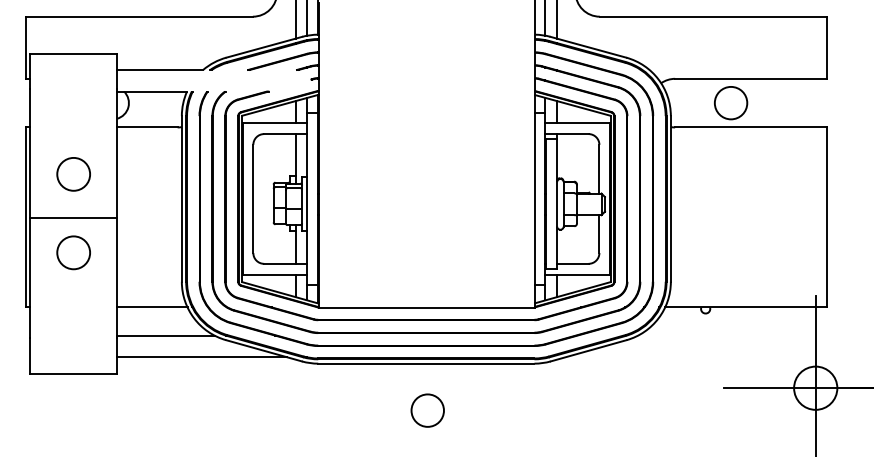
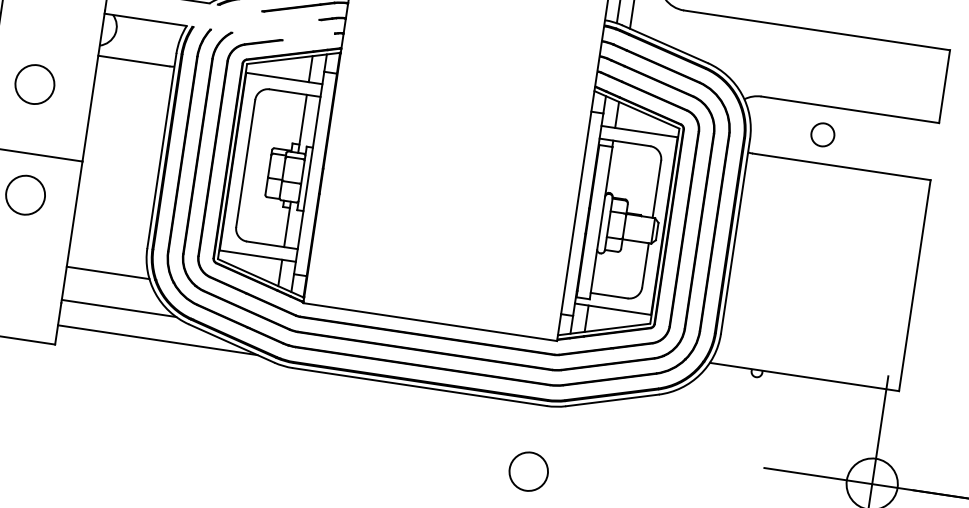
circle: (730, 102) -> (822, 134), size x0.6
circle: (73, 174) -> (34, 84), moved
circle: (427, 410) -> (528, 471), moved

